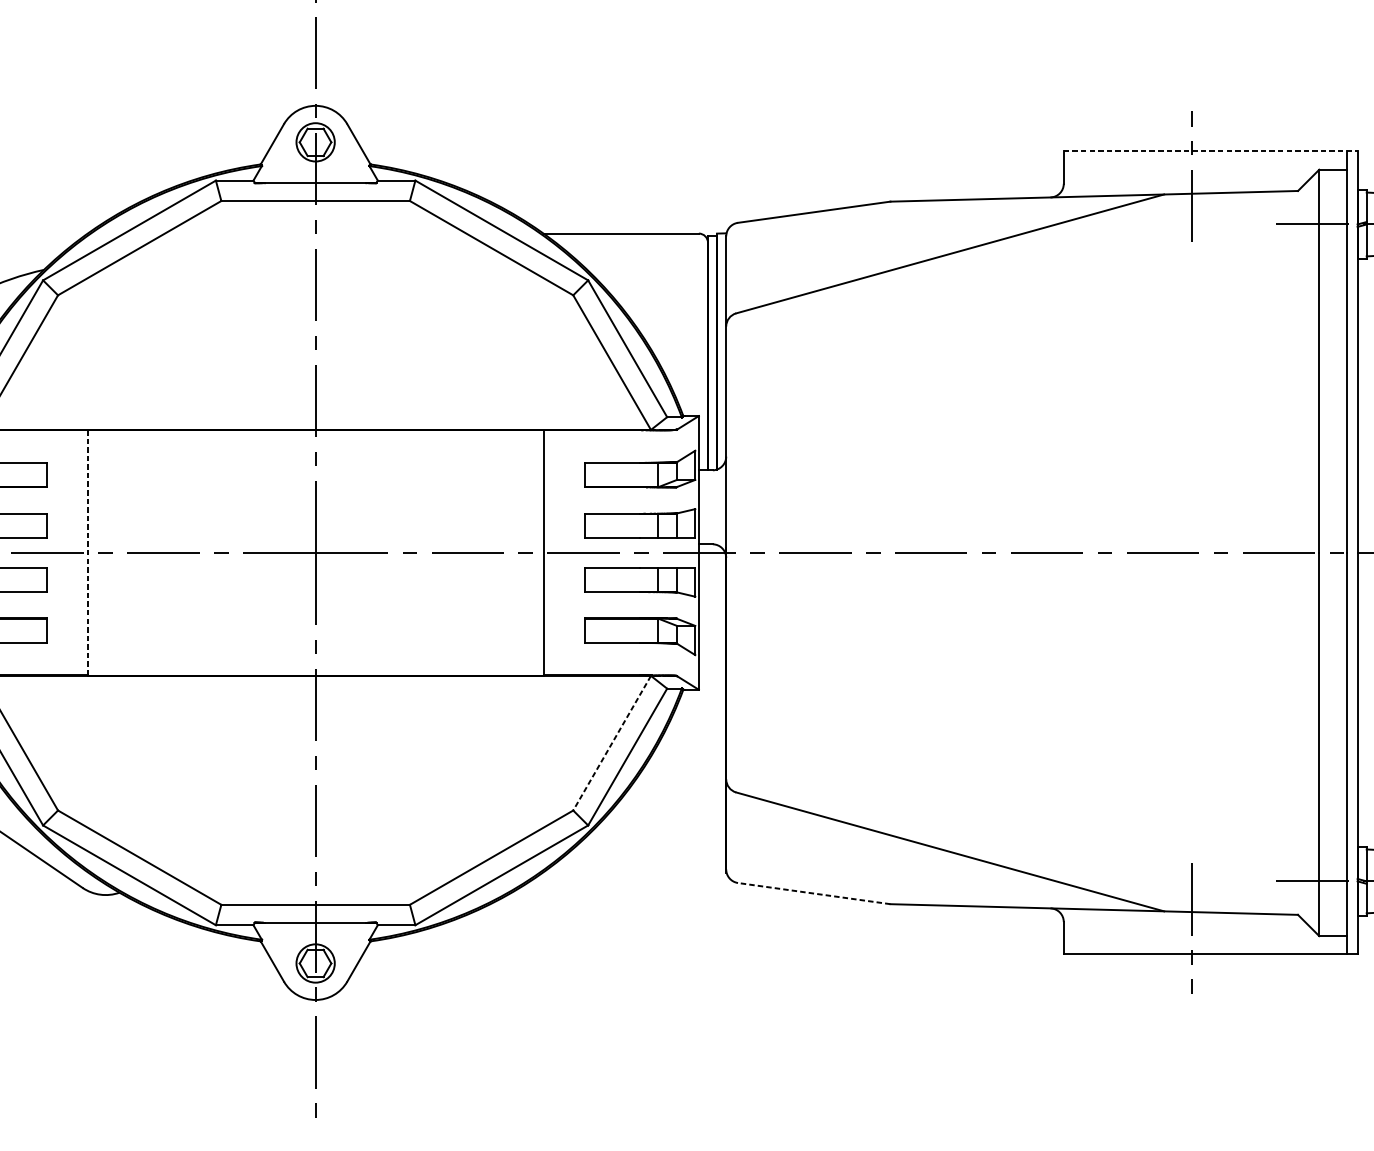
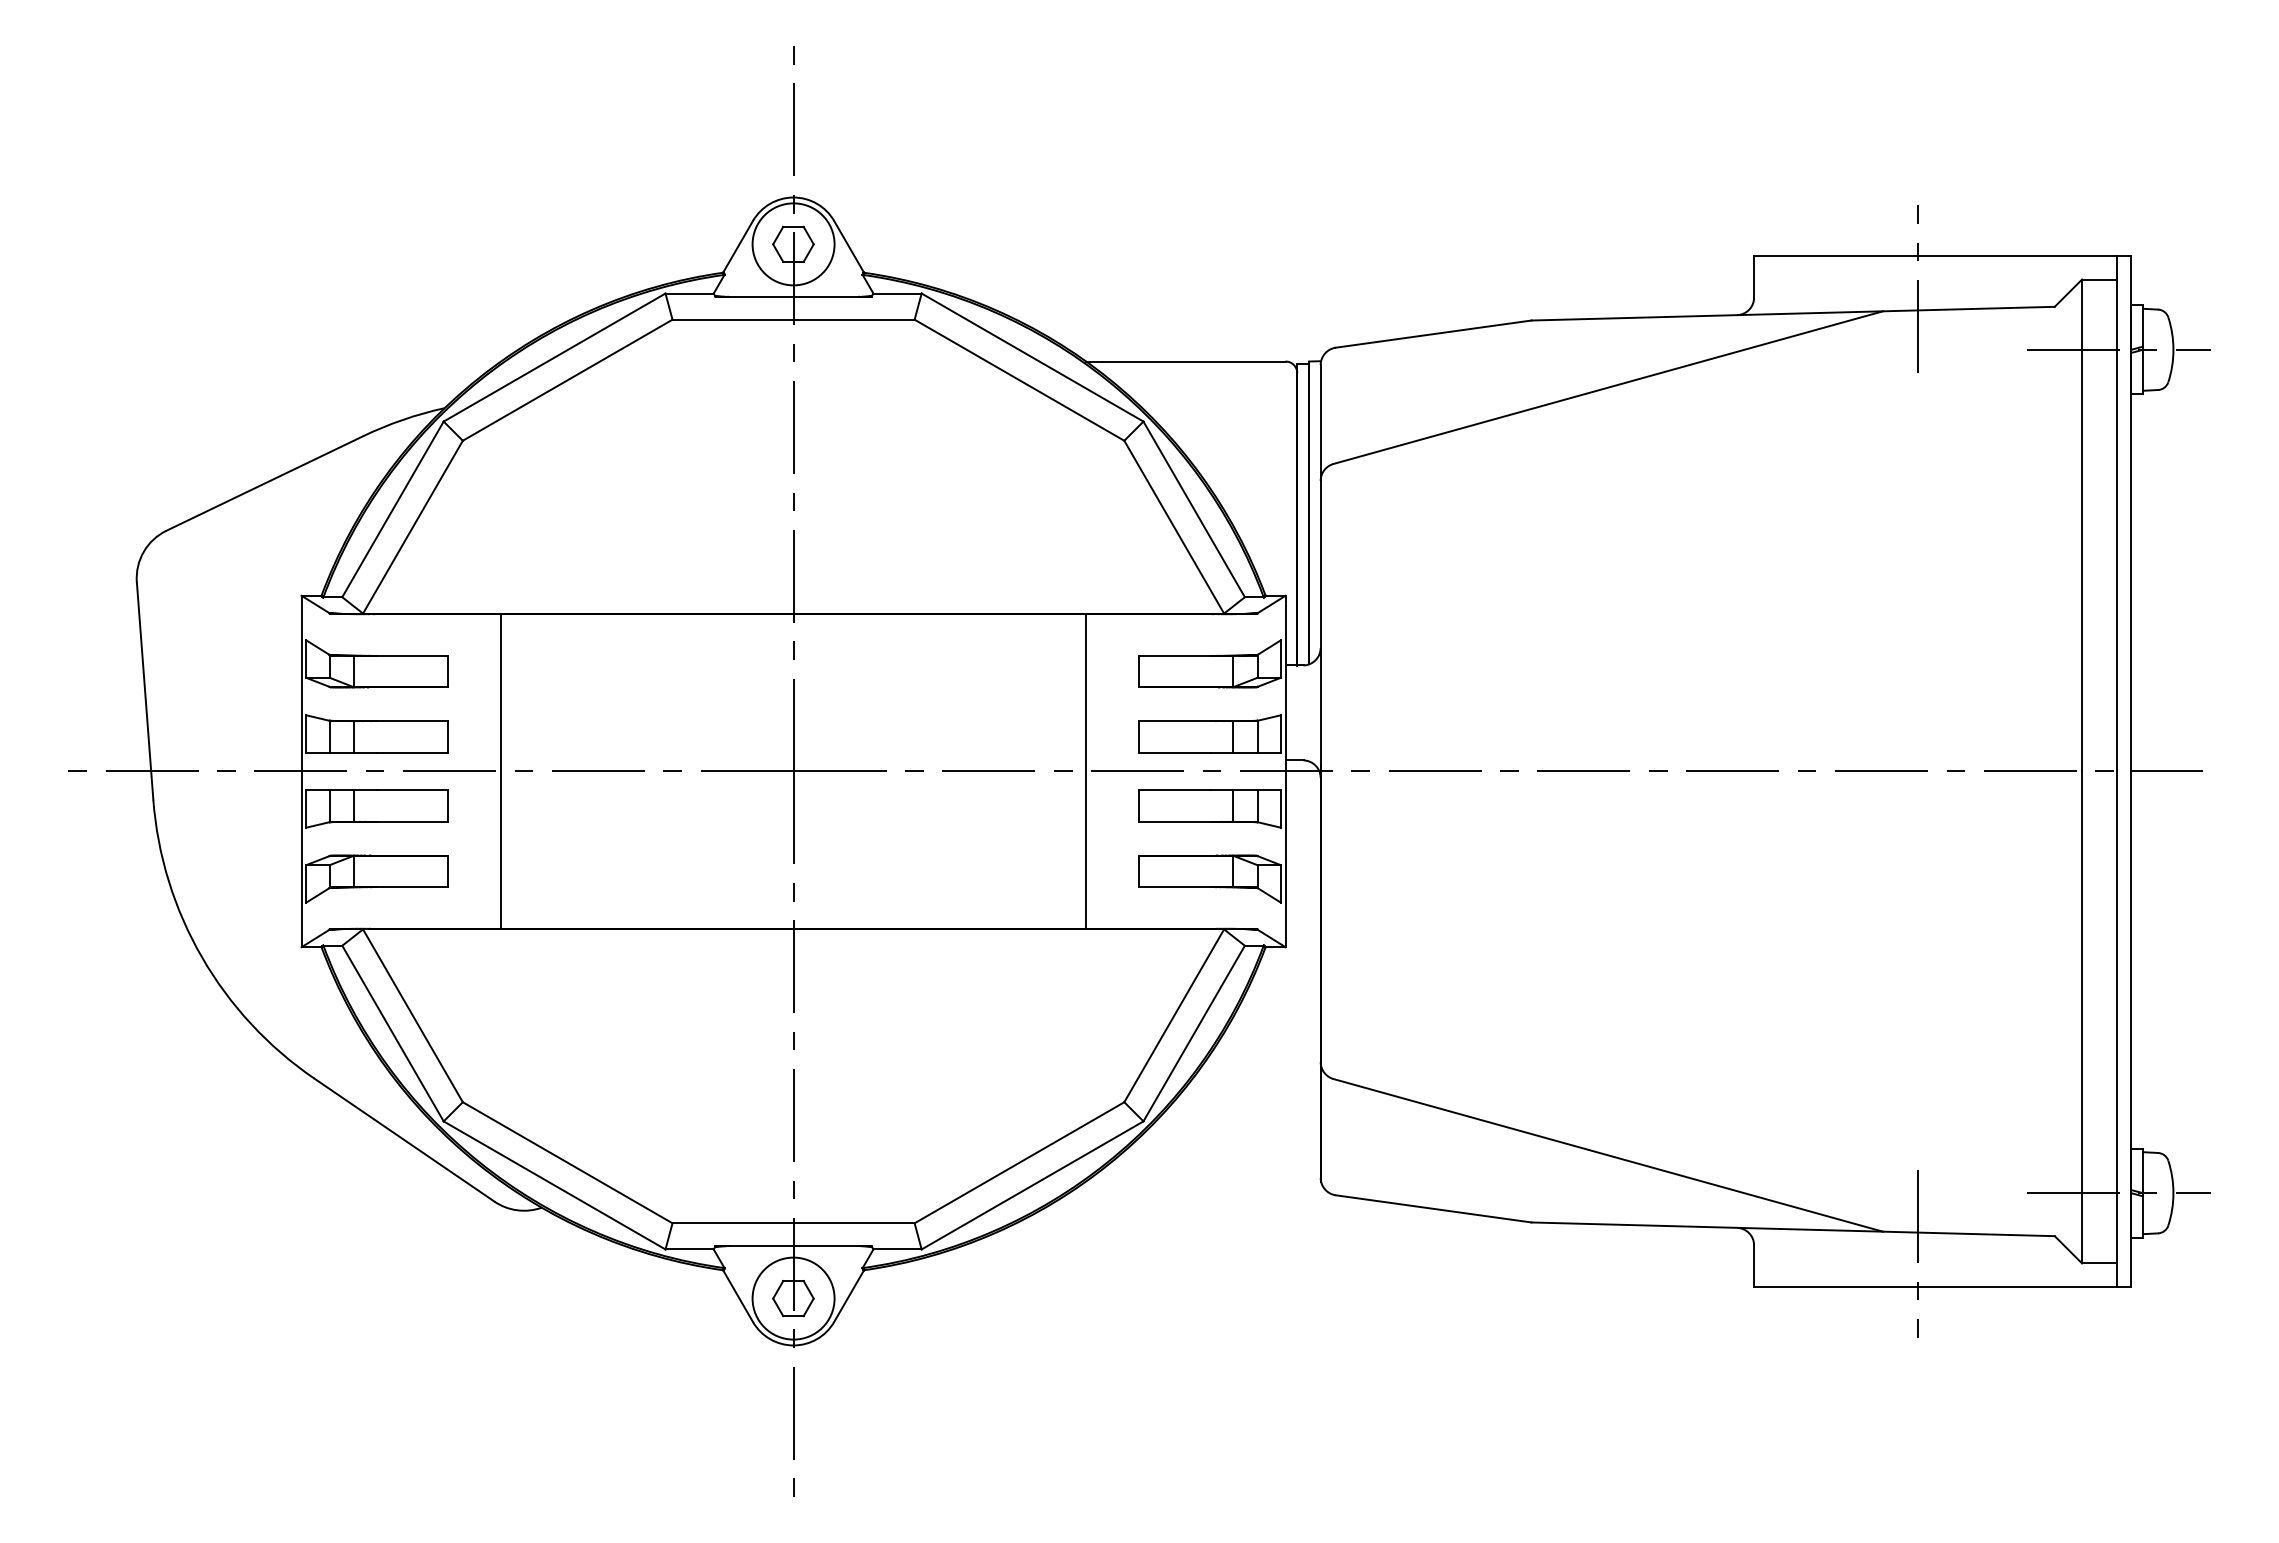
circle: (315, 142) -> (793, 244), size x1.67
line: (1210, 151) -> (1942, 256), dashed -> solid
line: (87, 552) -> (500, 771), dashed -> solid
line: (612, 742) -> (1174, 1015), dashed -> solid
line: (814, 893) -> (1433, 1208), dashed -> solid
circle: (315, 963) -> (793, 1298), size x1.67

